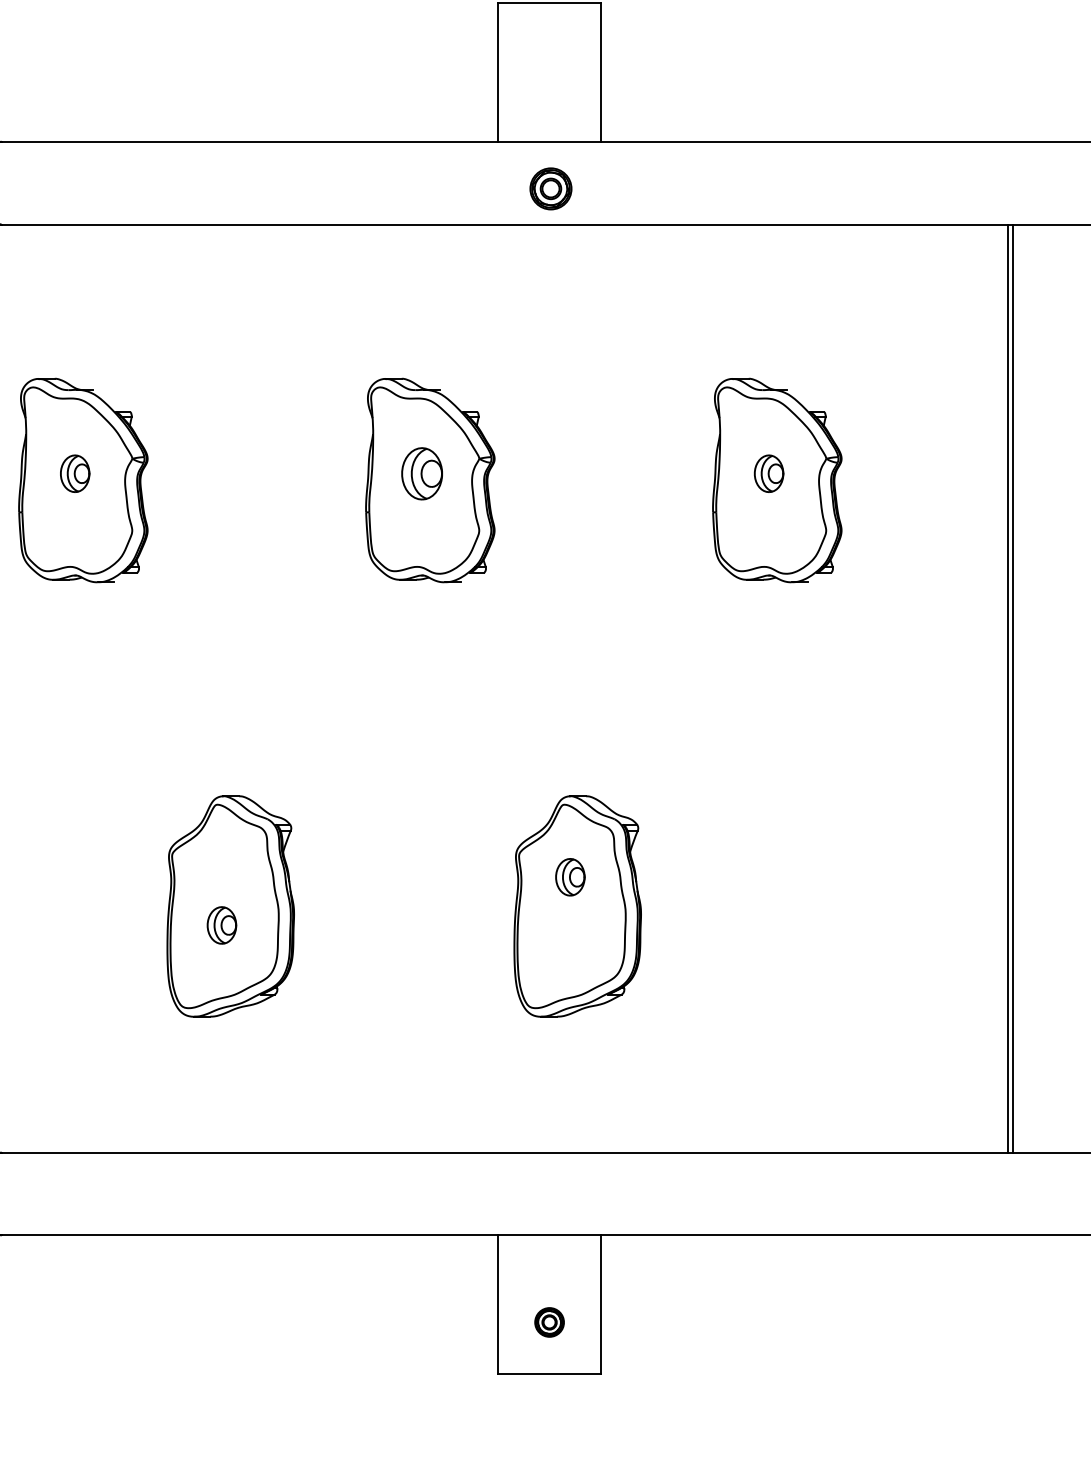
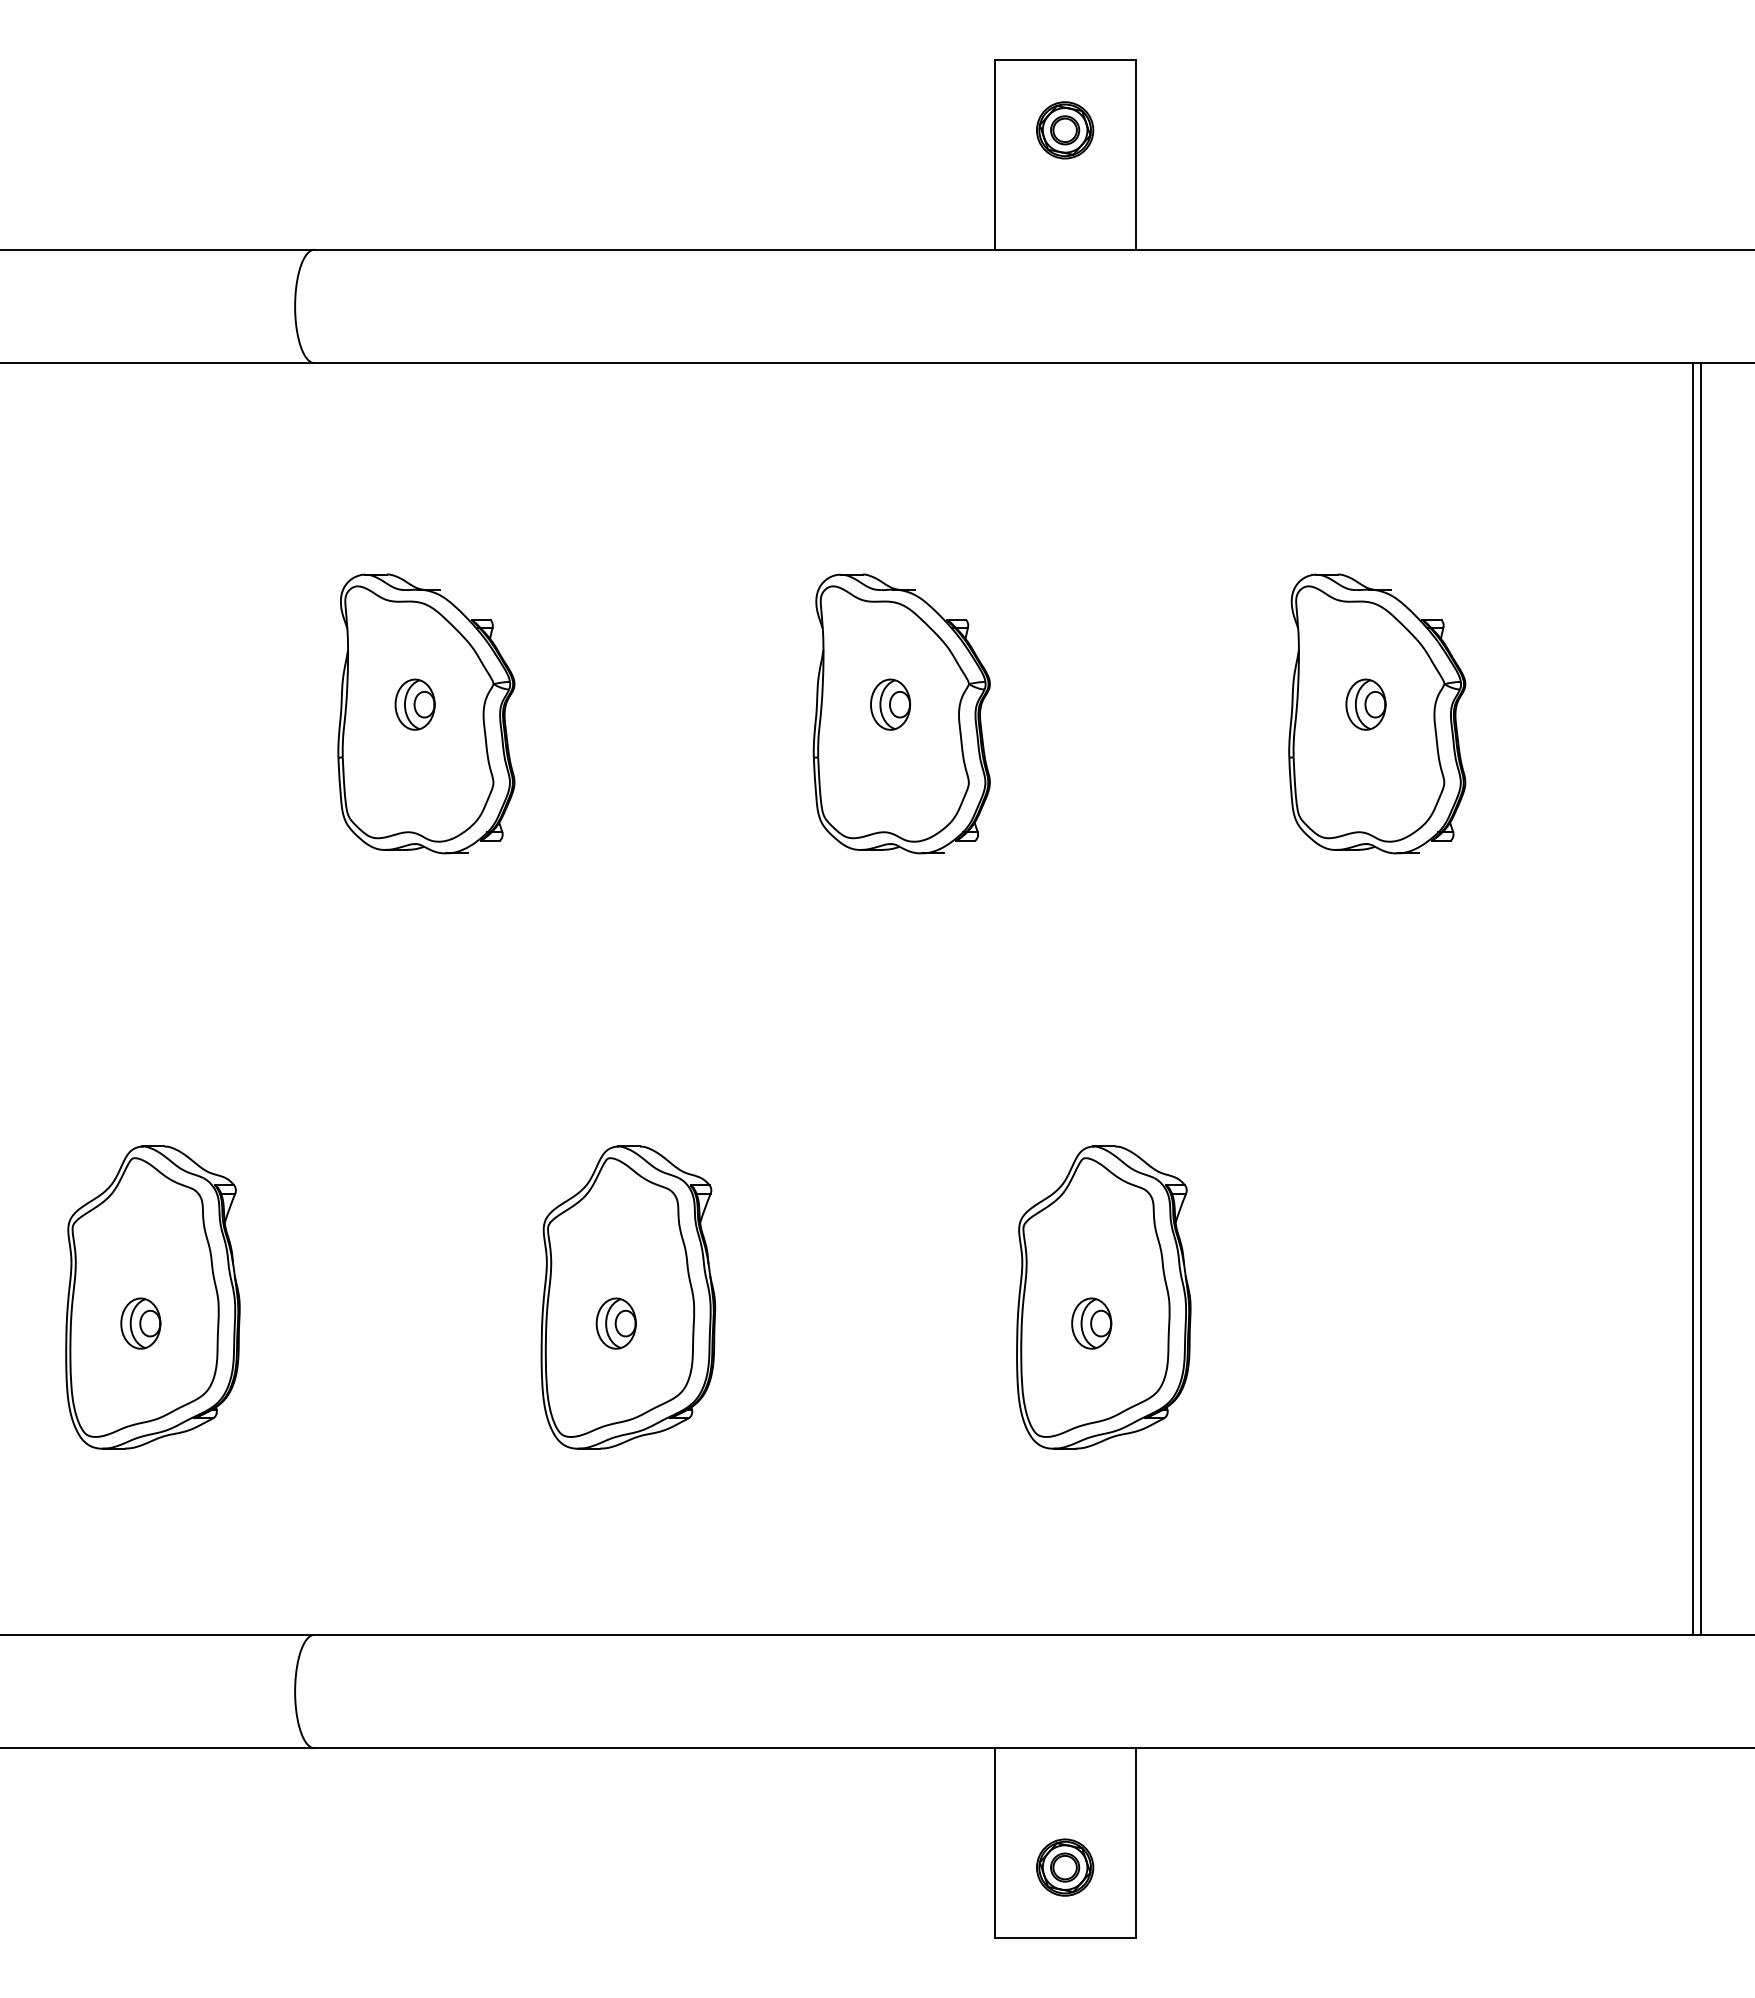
part: (551, 189) -> (1065, 130), moved
part: (422, 473) -> (890, 704), size x0.71
part: (570, 877) -> (1091, 1323), moved
part: (549, 1322) -> (1065, 1867), size x1.43

